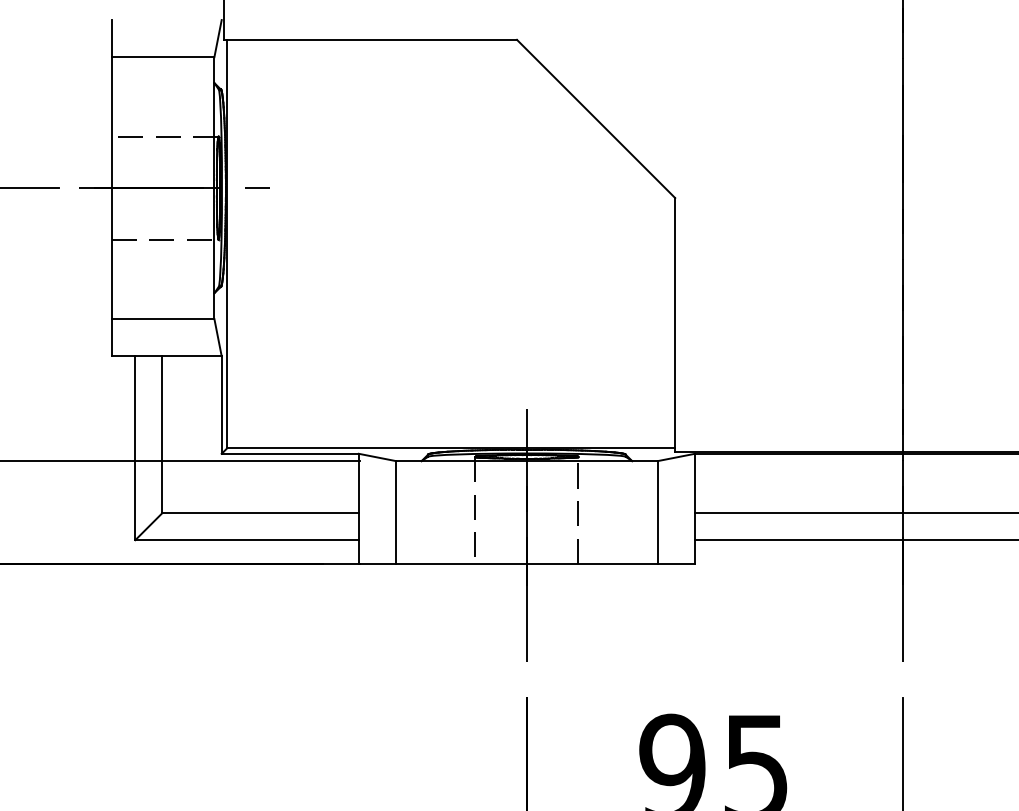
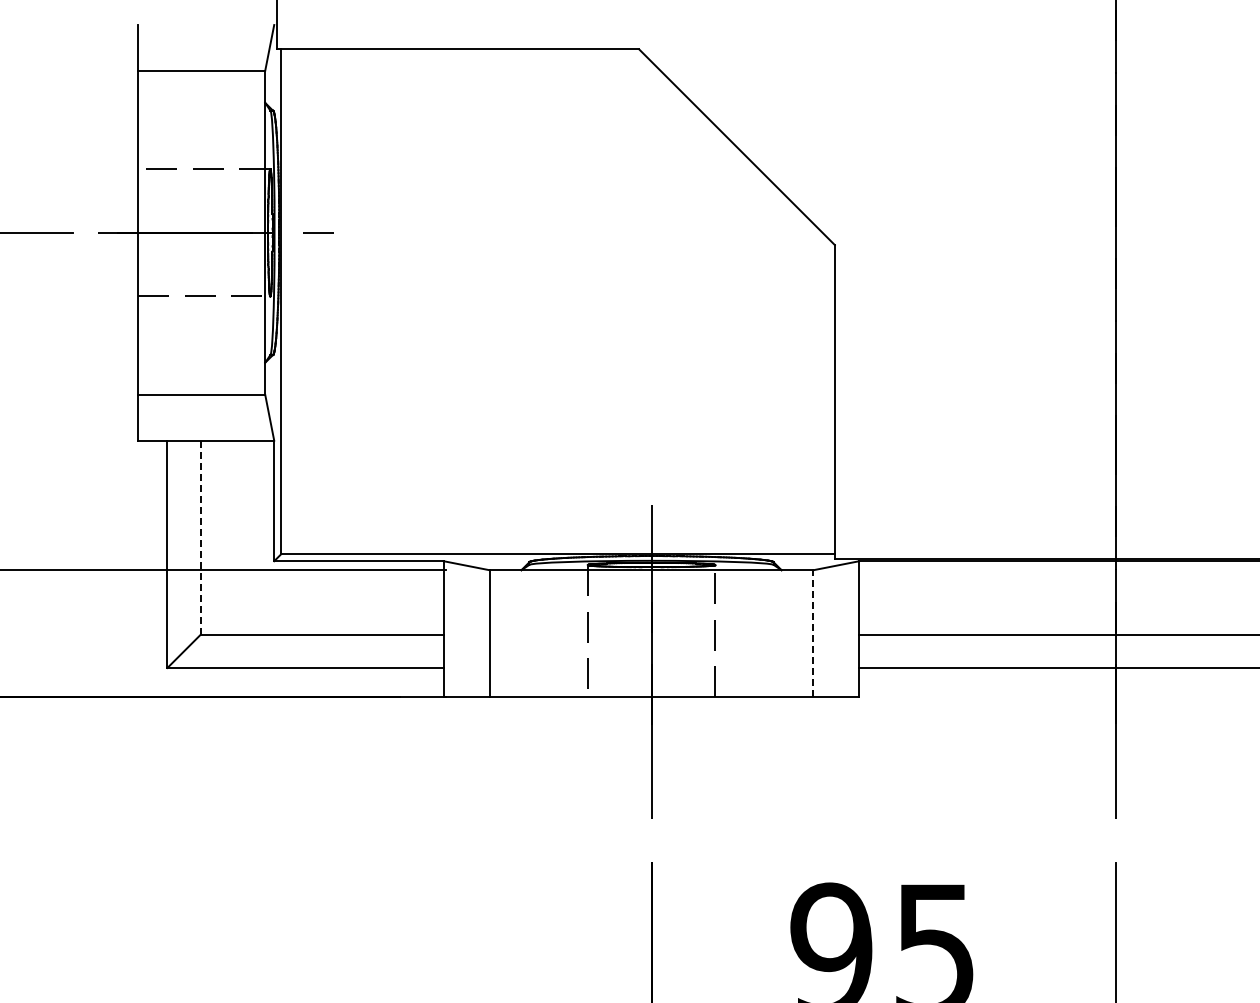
line: (162, 435) -> (200, 538), solid -> dashed
line: (657, 512) -> (813, 633), solid -> dashed

